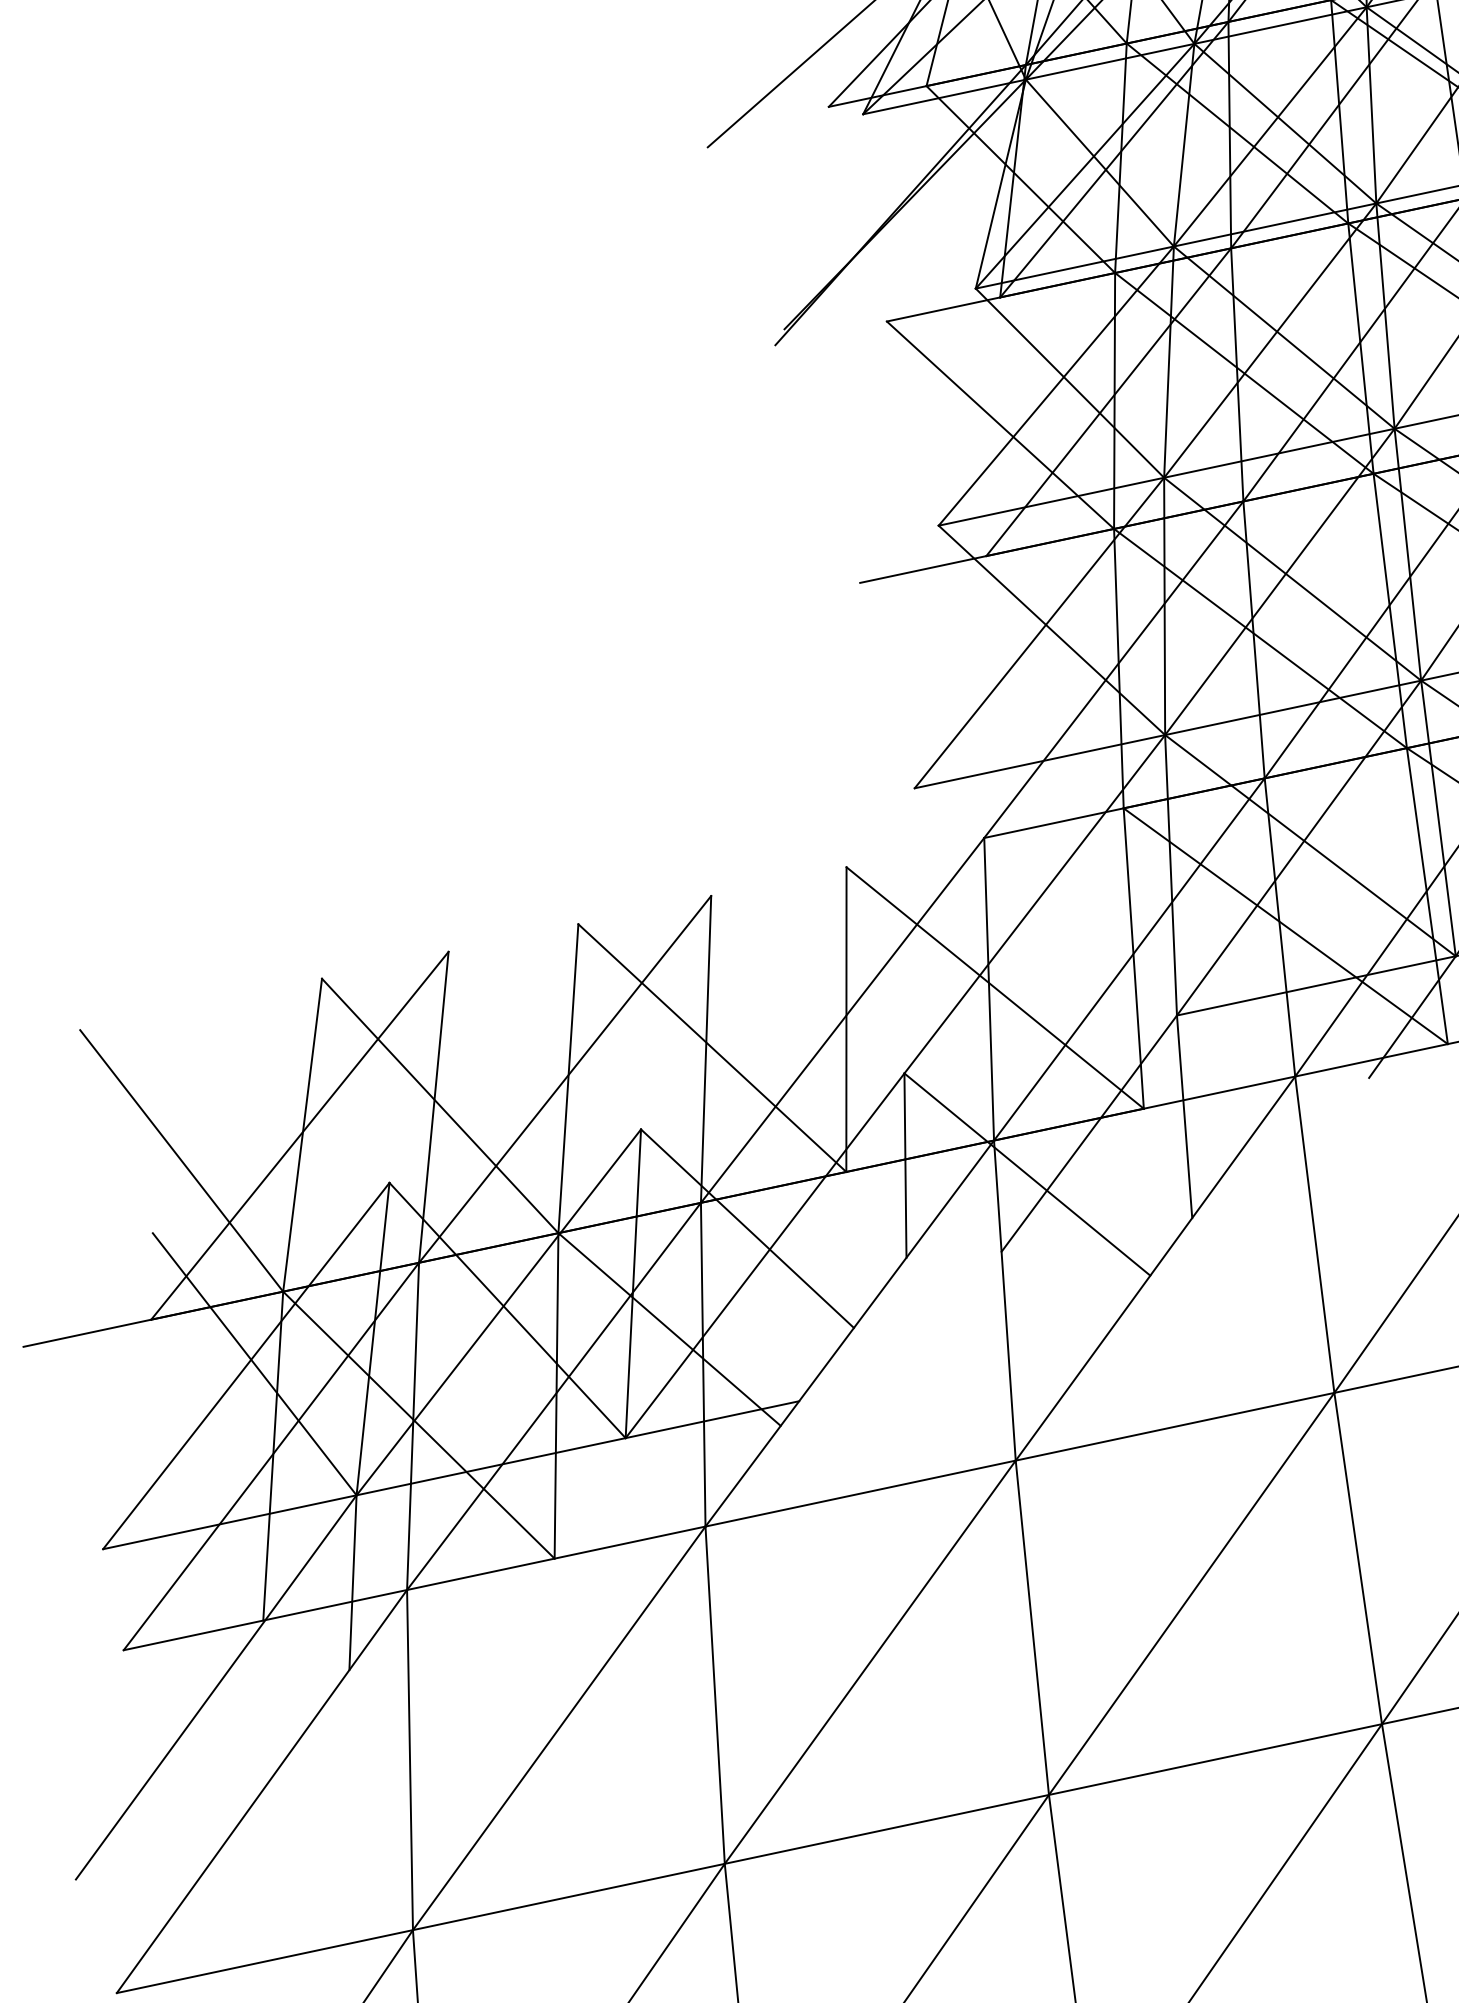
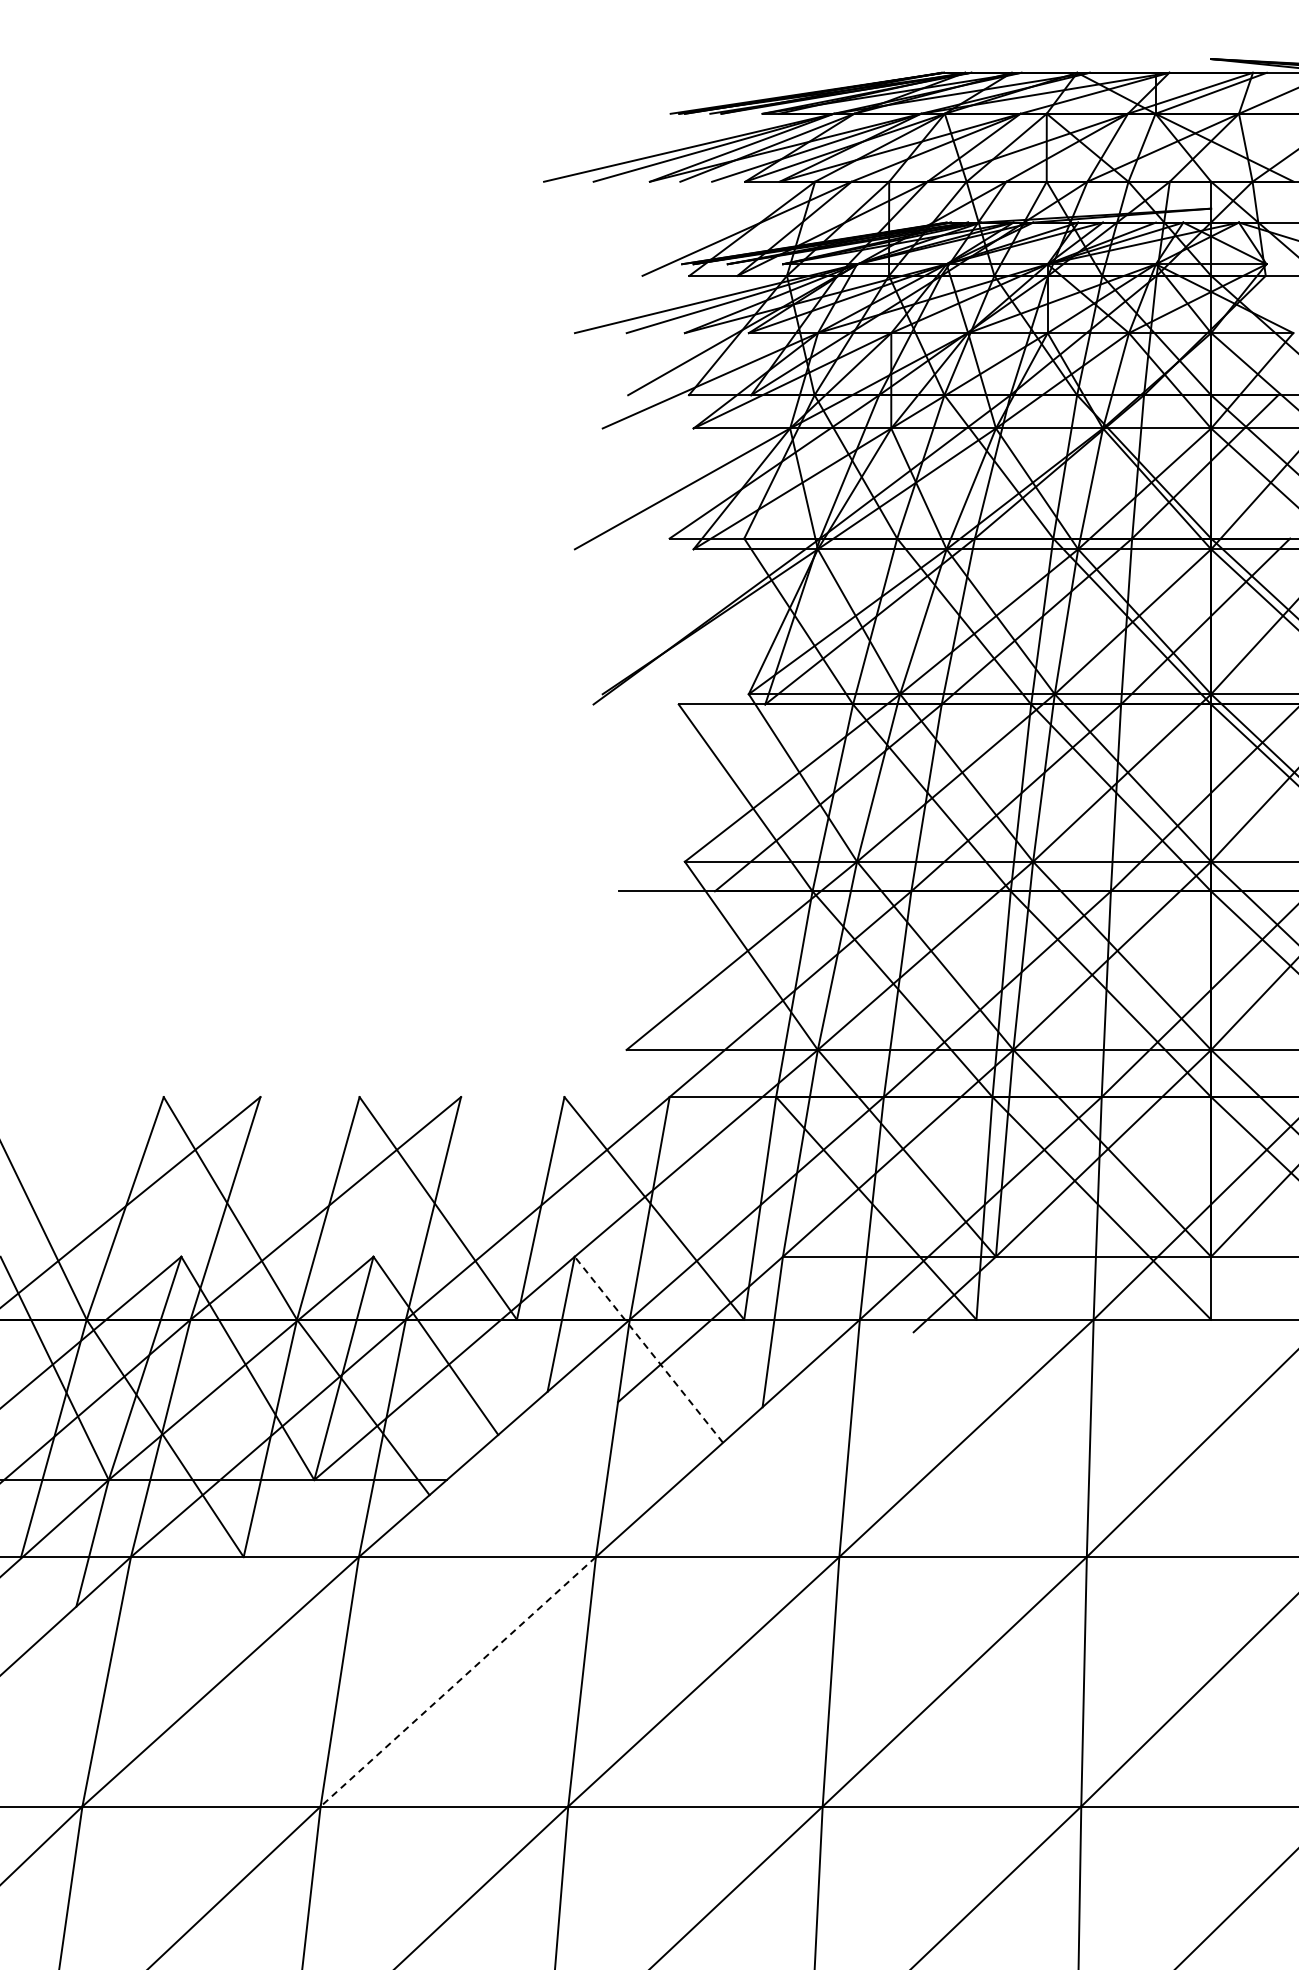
line: (1026, 1174) -> (648, 1349), solid -> dashed
line: (870, 1661) -> (458, 1681), solid -> dashed

